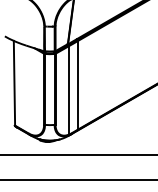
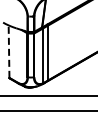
line: (15, 83) -> (9, 51), solid -> dashed

